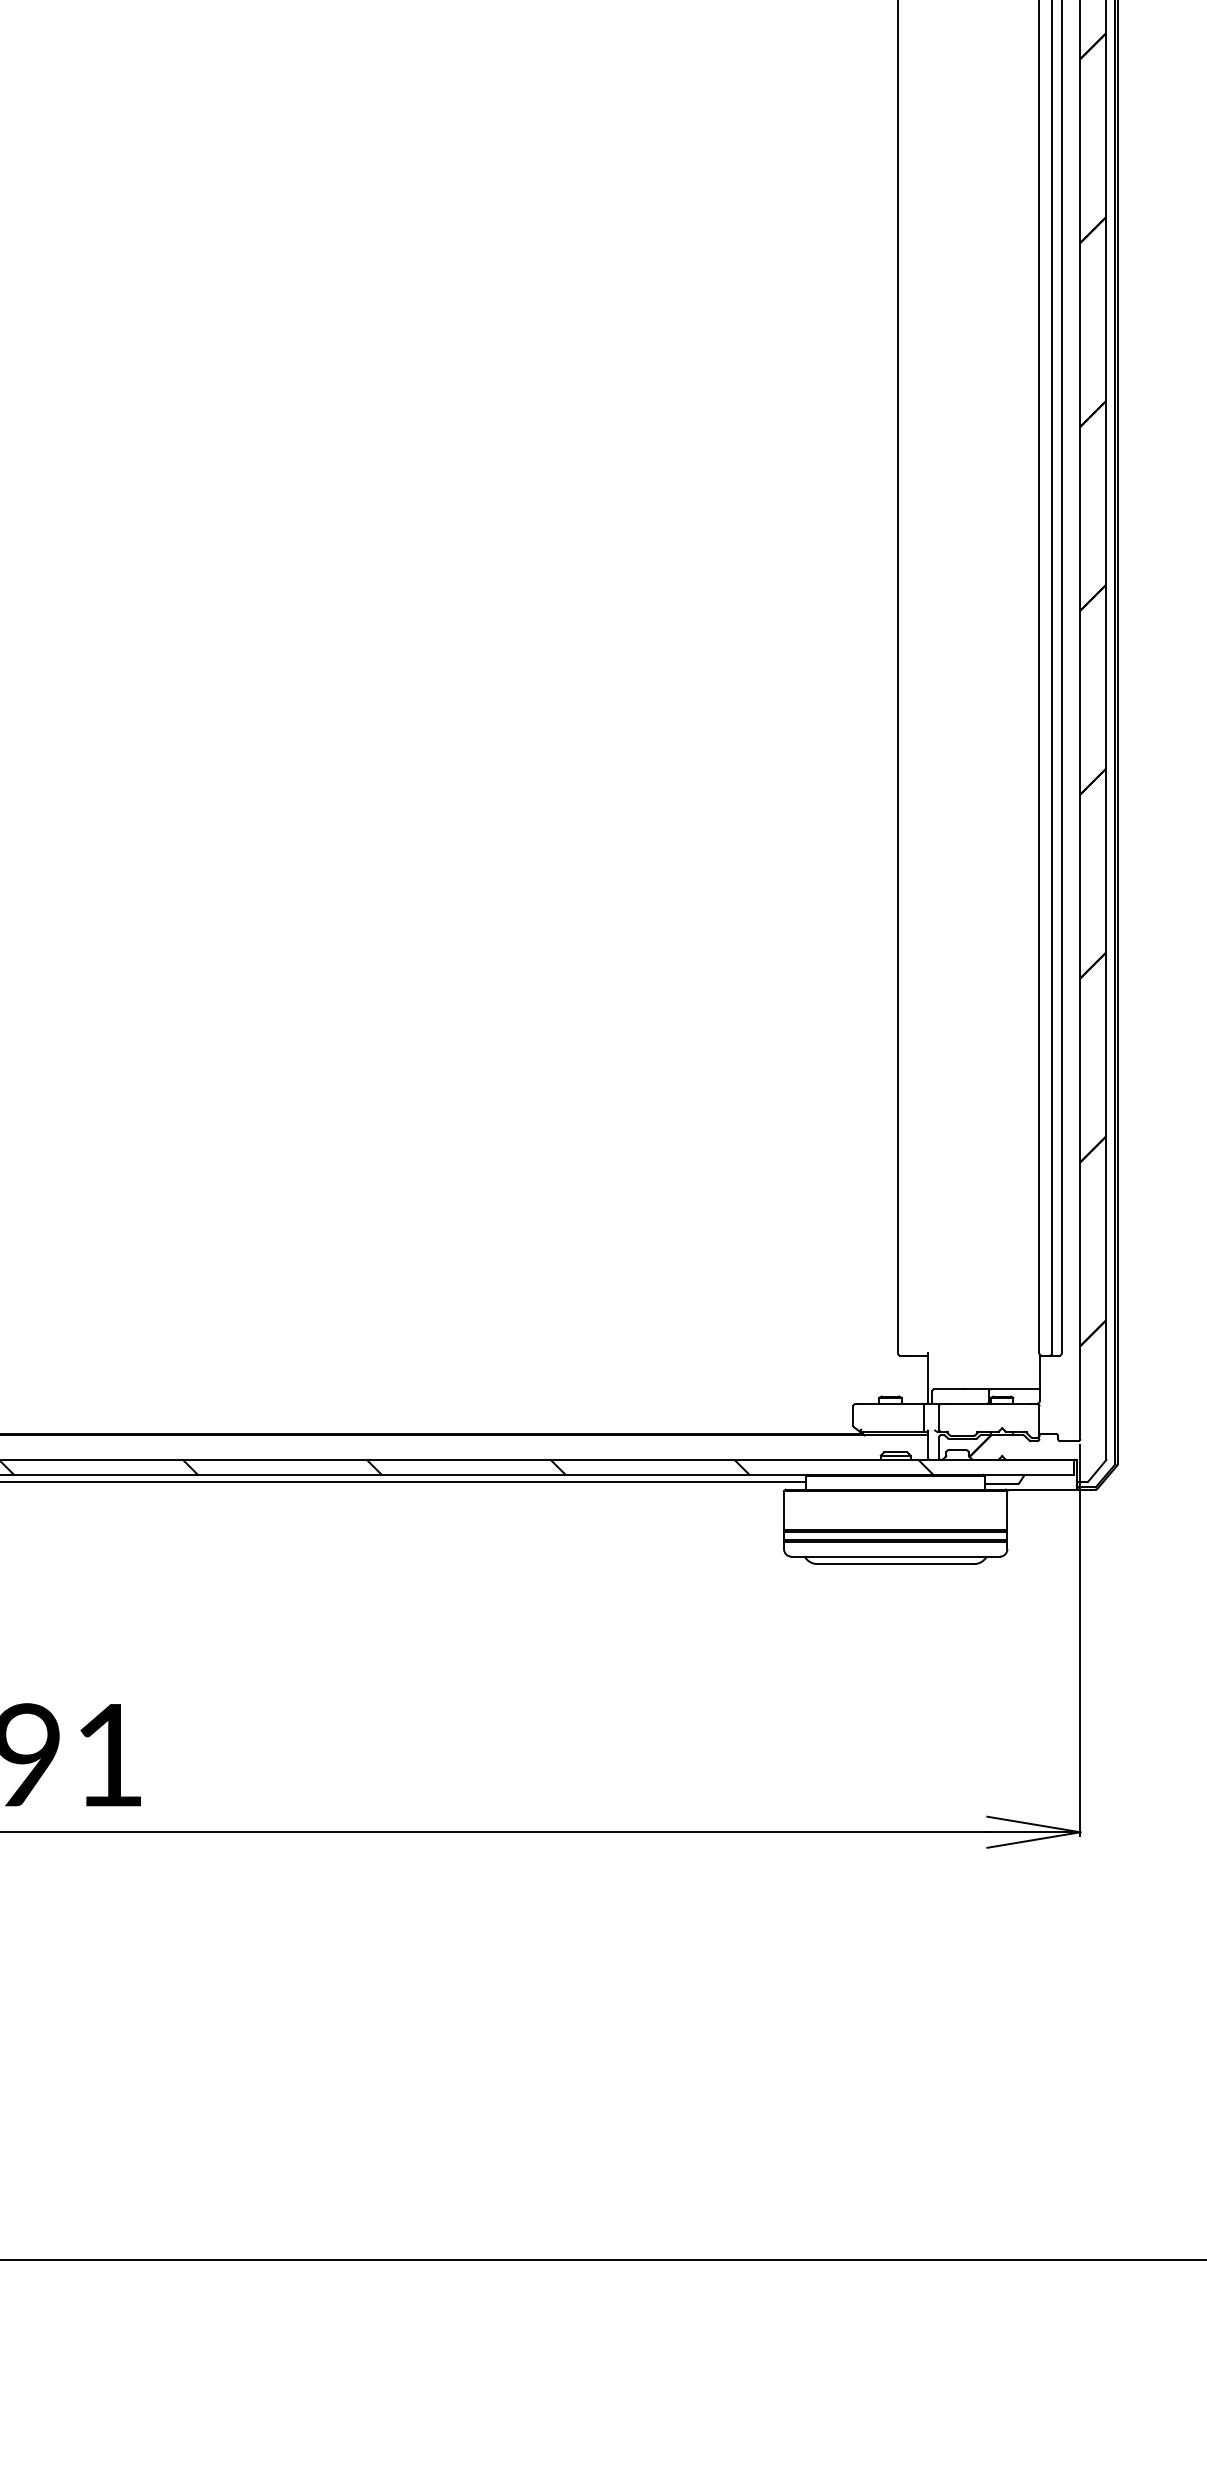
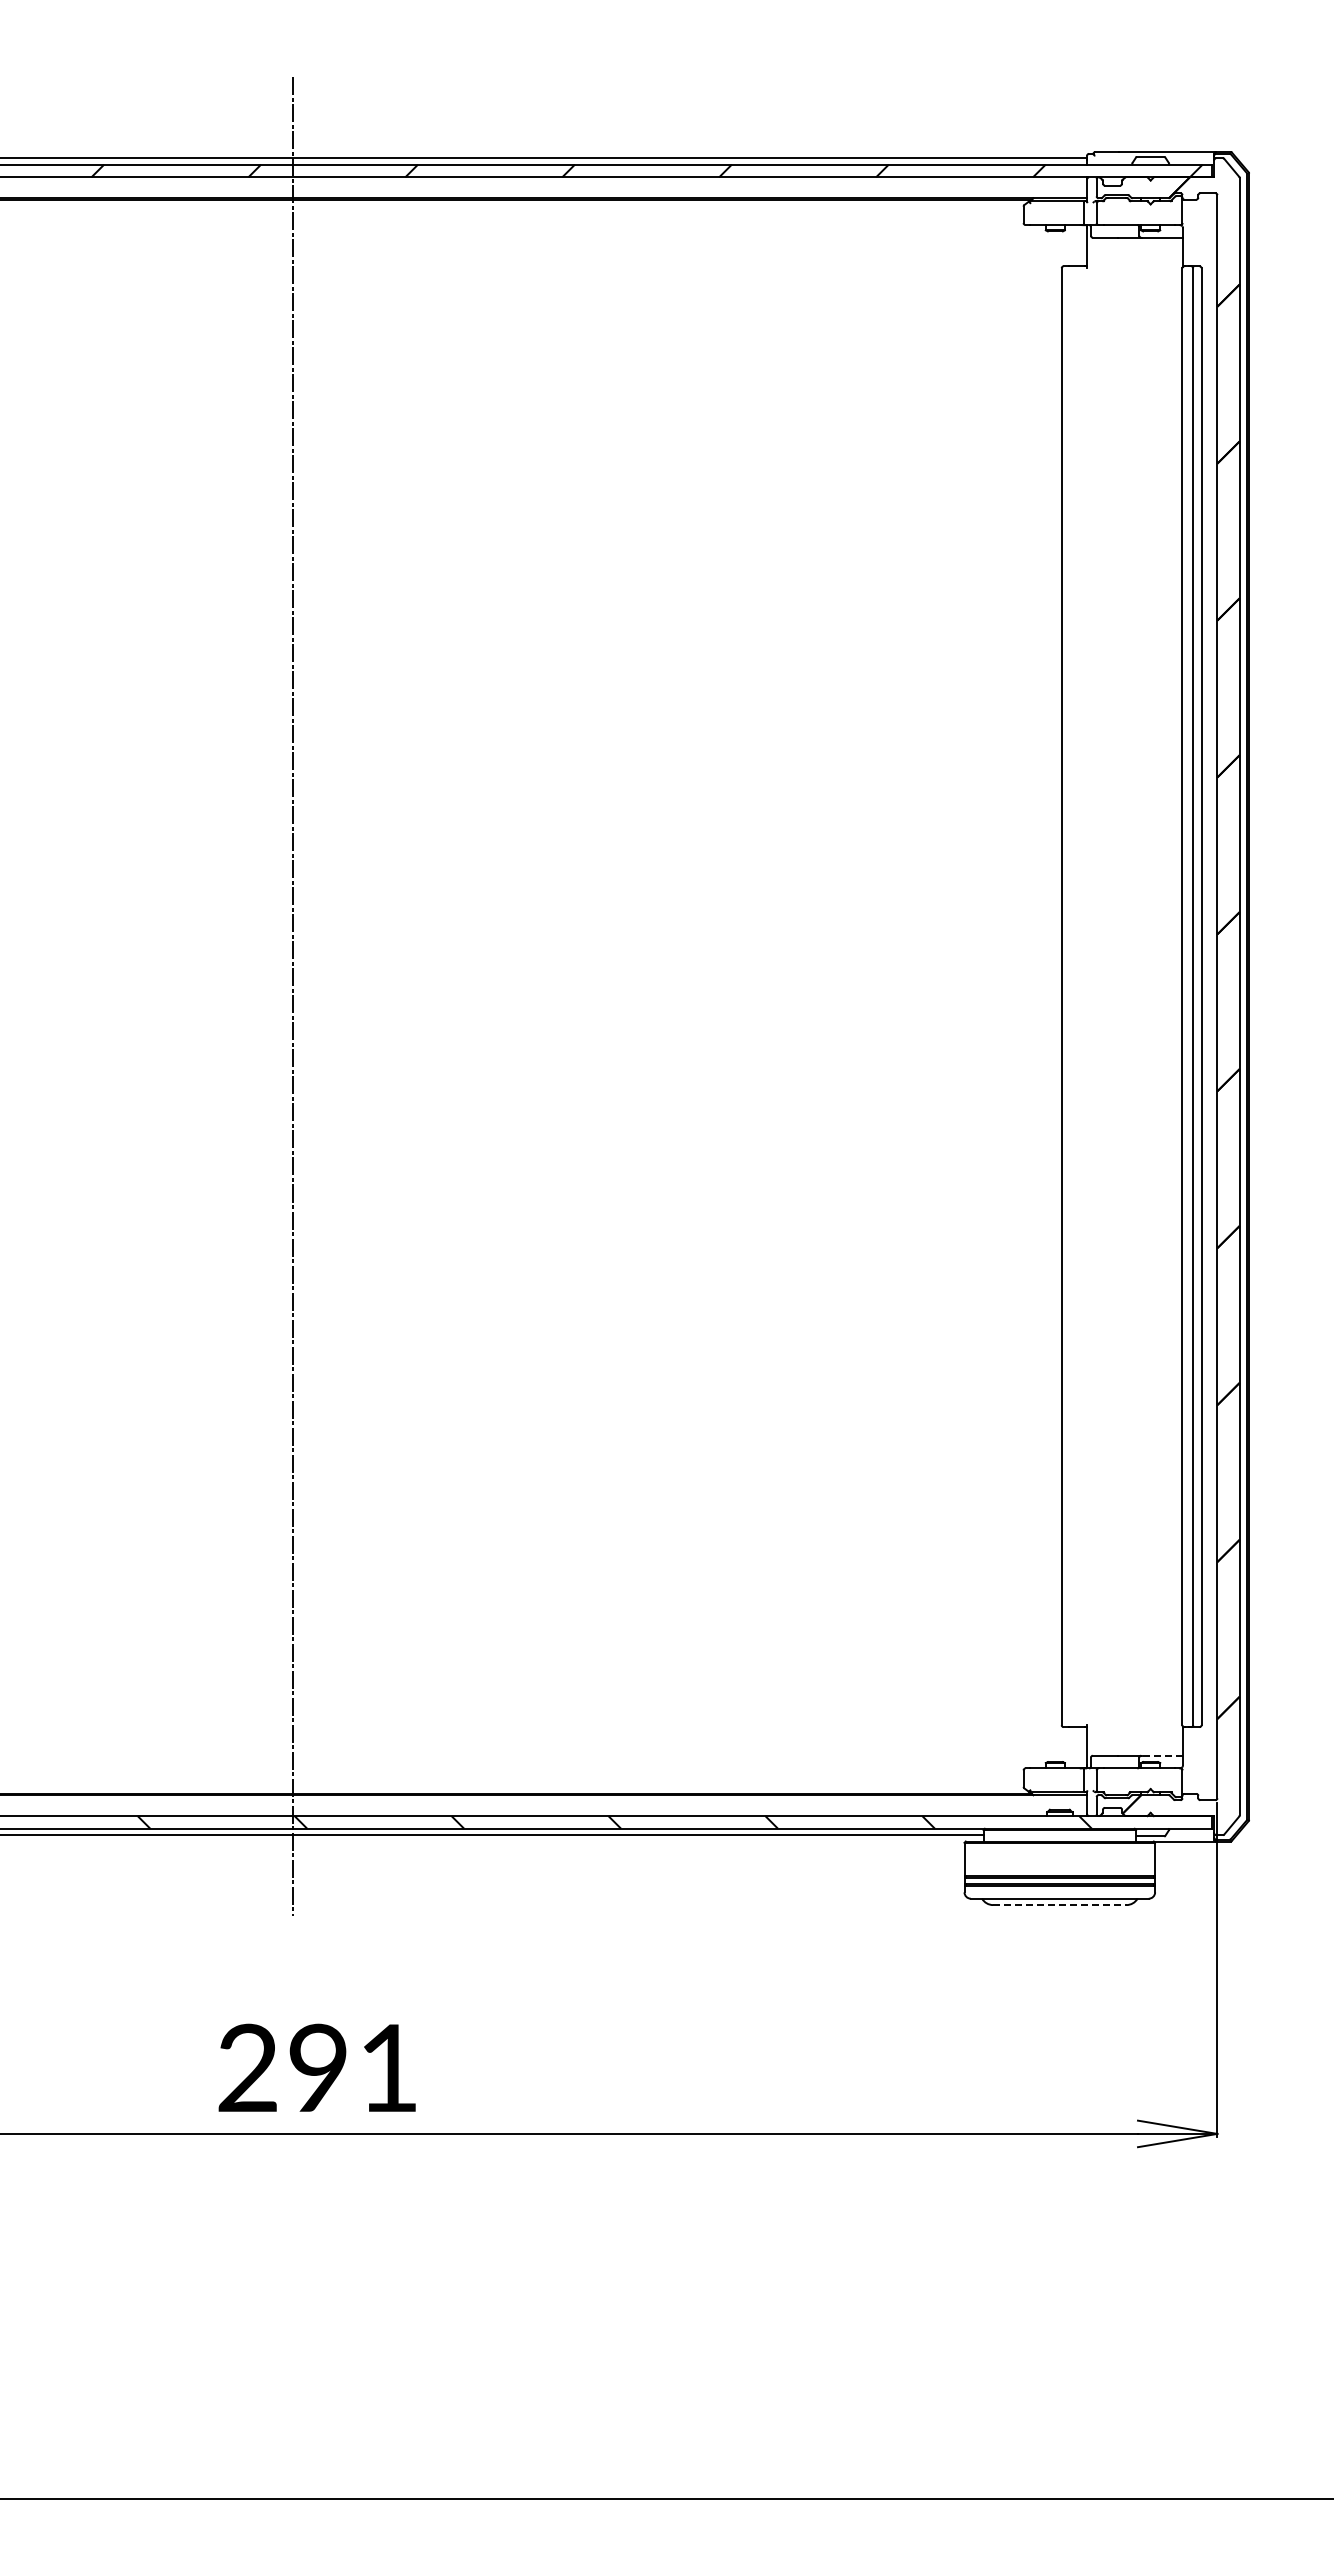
line: (1016, 1388) -> (1162, 1755), solid -> dashed
line: (895, 1564) -> (1059, 1905), solid -> dashed

